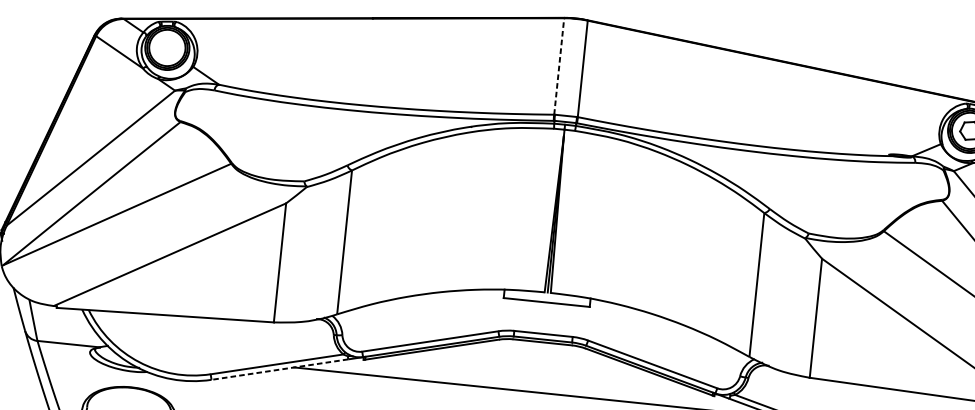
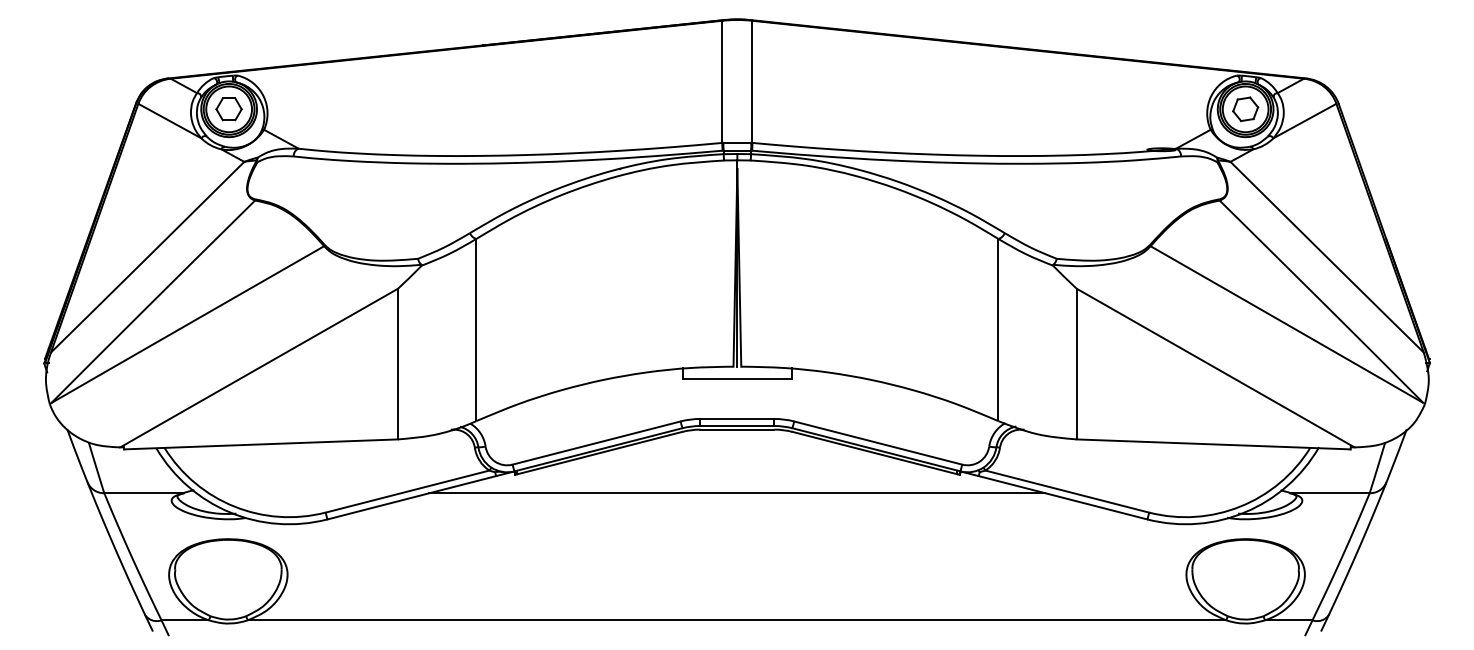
part: (166, 48) -> (228, 109), added
line: (559, 66) -> (722, 81), dashed -> solid
line: (279, 369) -> (411, 497), dashed -> solid

